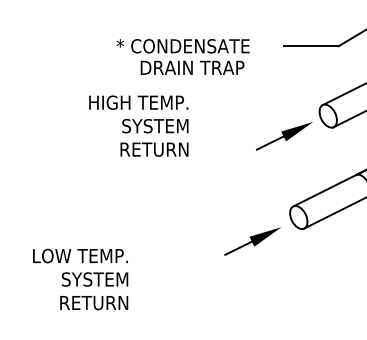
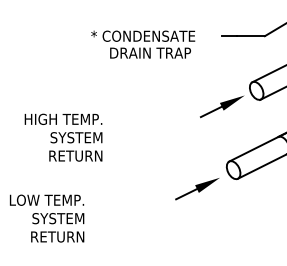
text: (138, 125) -> (63, 137), moved
text: (81, 279) -> (47, 218), moved

